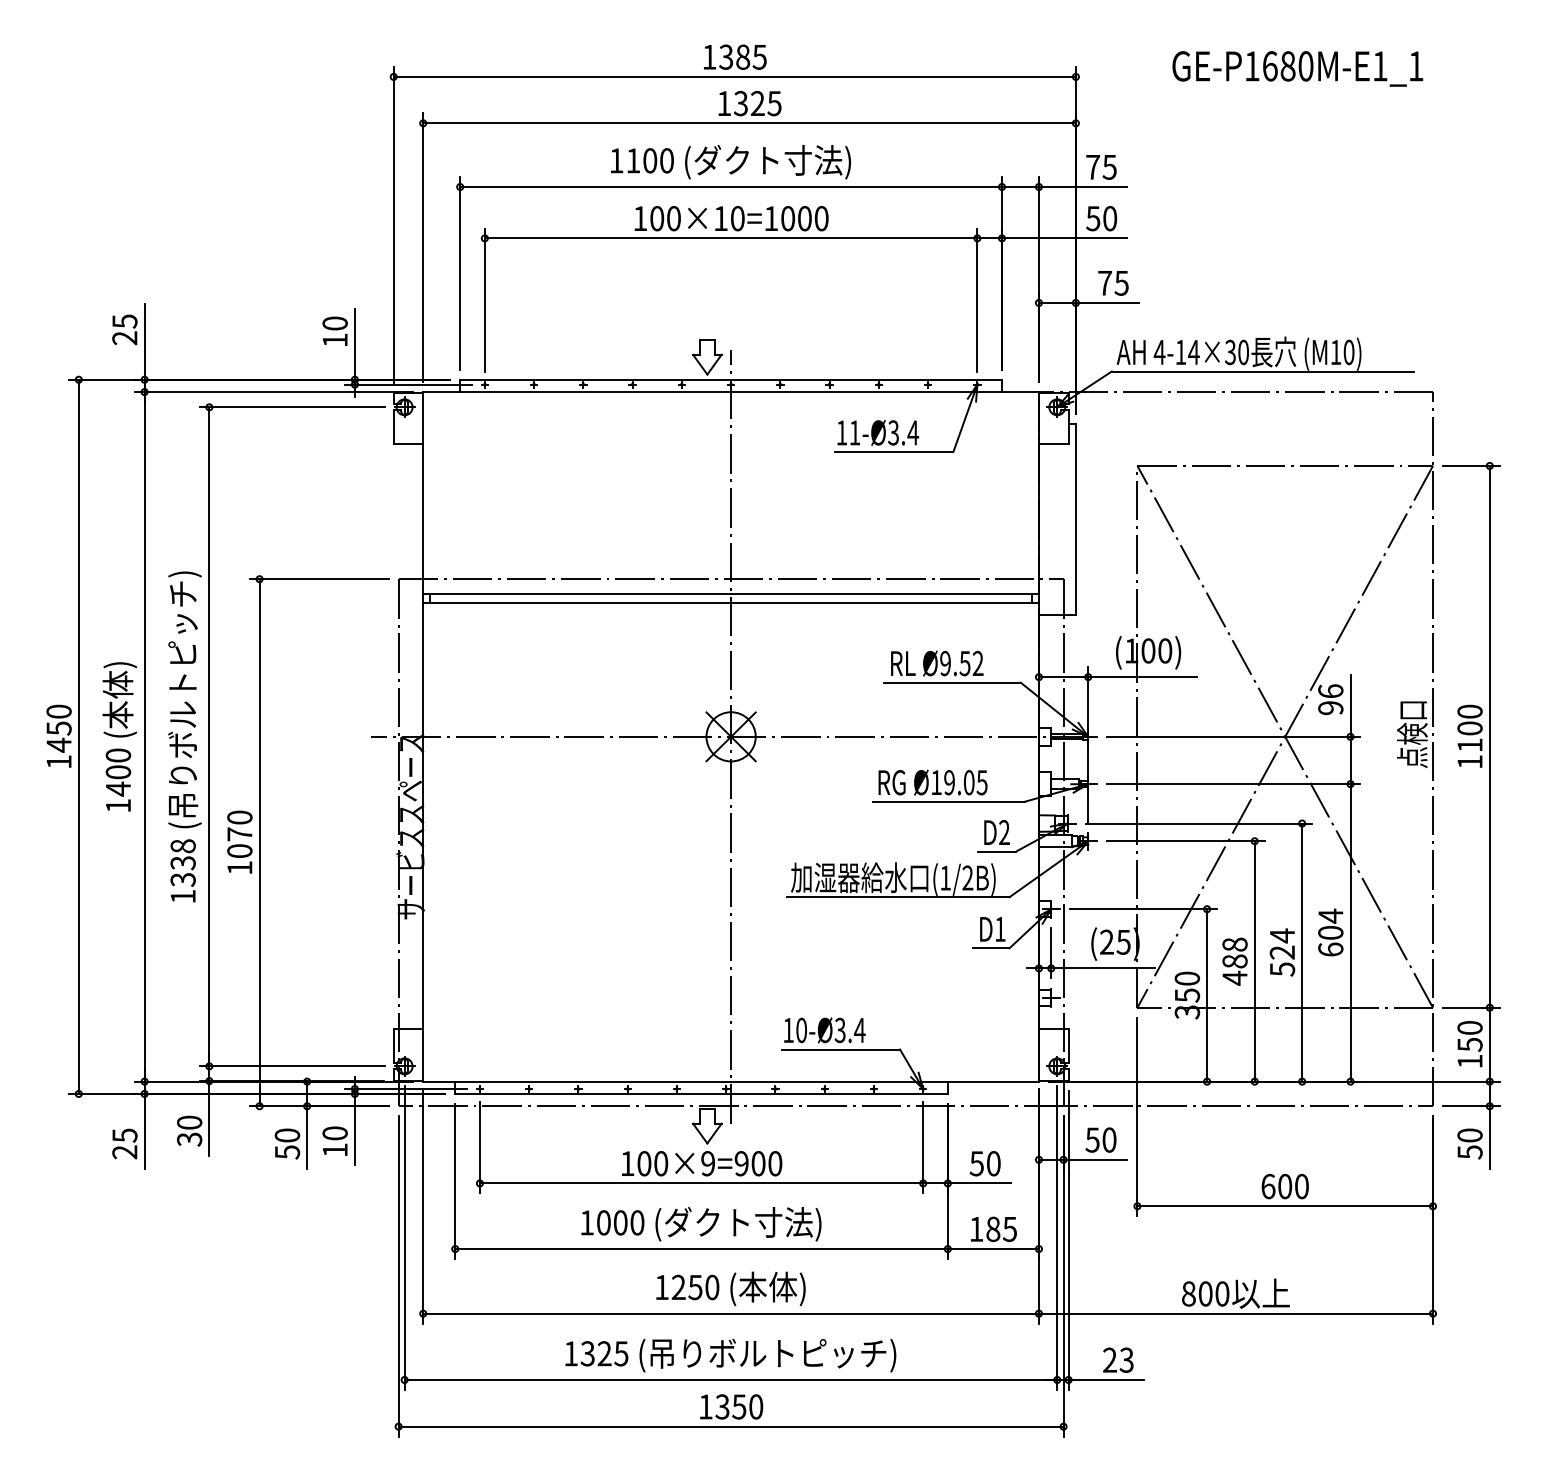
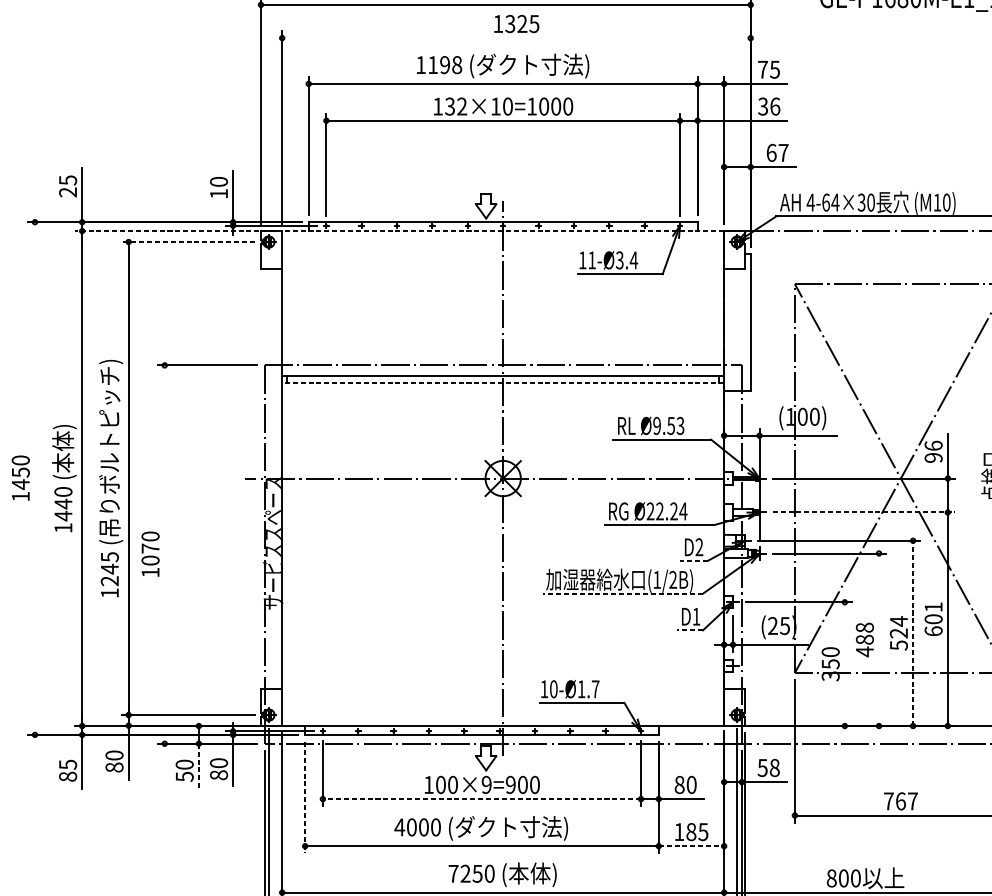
line: (749, 123) -> (516, 38), removed
text: (658, 160) -> (451, 64), 1100 -> 1198
text: (665, 218) -> (456, 106), 100×10=1000 -> 132×10=1000
text: (1101, 218) -> (769, 106), 50 -> 36
text: (1113, 282) -> (777, 152), 75 -> 67
text: (1180, 352) -> (825, 202), 4-14×30 -> 4-64×30
line: (273, 392) -> (174, 231), solid -> dashed
line: (731, 392) -> (503, 231), solid -> dashed
line: (292, 407) -> (188, 242), solid -> dashed
line: (731, 603) -> (503, 382), solid -> dashed
text: (977, 663) -> (680, 425), Ø9.52 -> Ø9.53
line: (78, 736) -> (34, 478), removed
text: (118, 771) -> (63, 503), 1400 -> 1440
text: (959, 782) -> (667, 511), Ø19.05 -> Ø22.24
line: (1233, 784) -> (863, 512), solid -> dashed
line: (259, 842) -> (164, 554), removed
line: (997, 851) -> (694, 560), solid -> dashed
text: (182, 863) -> (109, 569), 1338 -> 1245
line: (897, 897) -> (622, 593), solid -> dashed
text: (1330, 915) -> (933, 606), 604 -> 601
line: (990, 948) -> (689, 630), solid -> dashed
line: (1302, 952) -> (913, 633), solid -> dashed
line: (1254, 961) -> (878, 639), removed
line: (1207, 995) -> (845, 664), removed
text: (849, 1030) -> (588, 689), 10-Ø3.4 -> 10-Ø1.7
line: (307, 1138) -> (199, 766), solid -> dashed
text: (189, 1139) -> (114, 767), 30 -> 80
text: (1109, 1139) -> (774, 767), 50 -> 58
text: (334, 1150) -> (218, 775), 10 -> 80
text: (124, 1152) -> (67, 776), 25 -> 85
text: (976, 1163) -> (679, 784), 50 -> 80
line: (455, 1181) -> (305, 797), solid -> dashed
line: (701, 1183) -> (481, 799), solid -> dashed
text: (1284, 1186) -> (900, 801), 600 -> 767
text: (586, 1222) -> (399, 827), 1000 -> 4000
line: (993, 1249) -> (691, 846), solid -> dashed
text: (661, 1287) -> (453, 873), 1250 -> 7250

